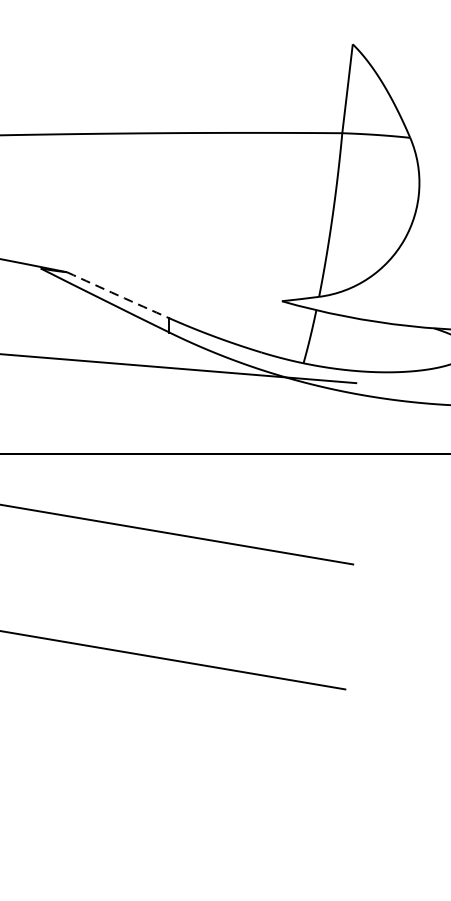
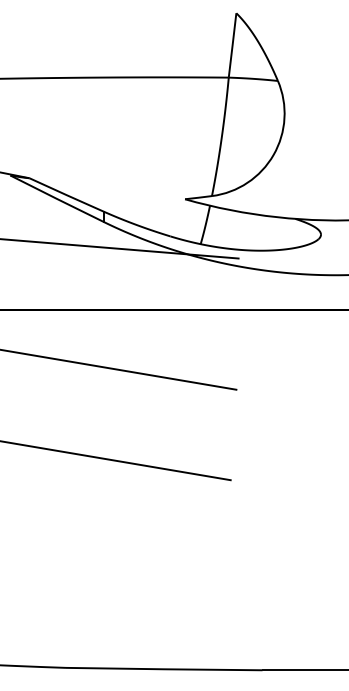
arc: (118, 296) -> (66, 195), dashed -> solid

